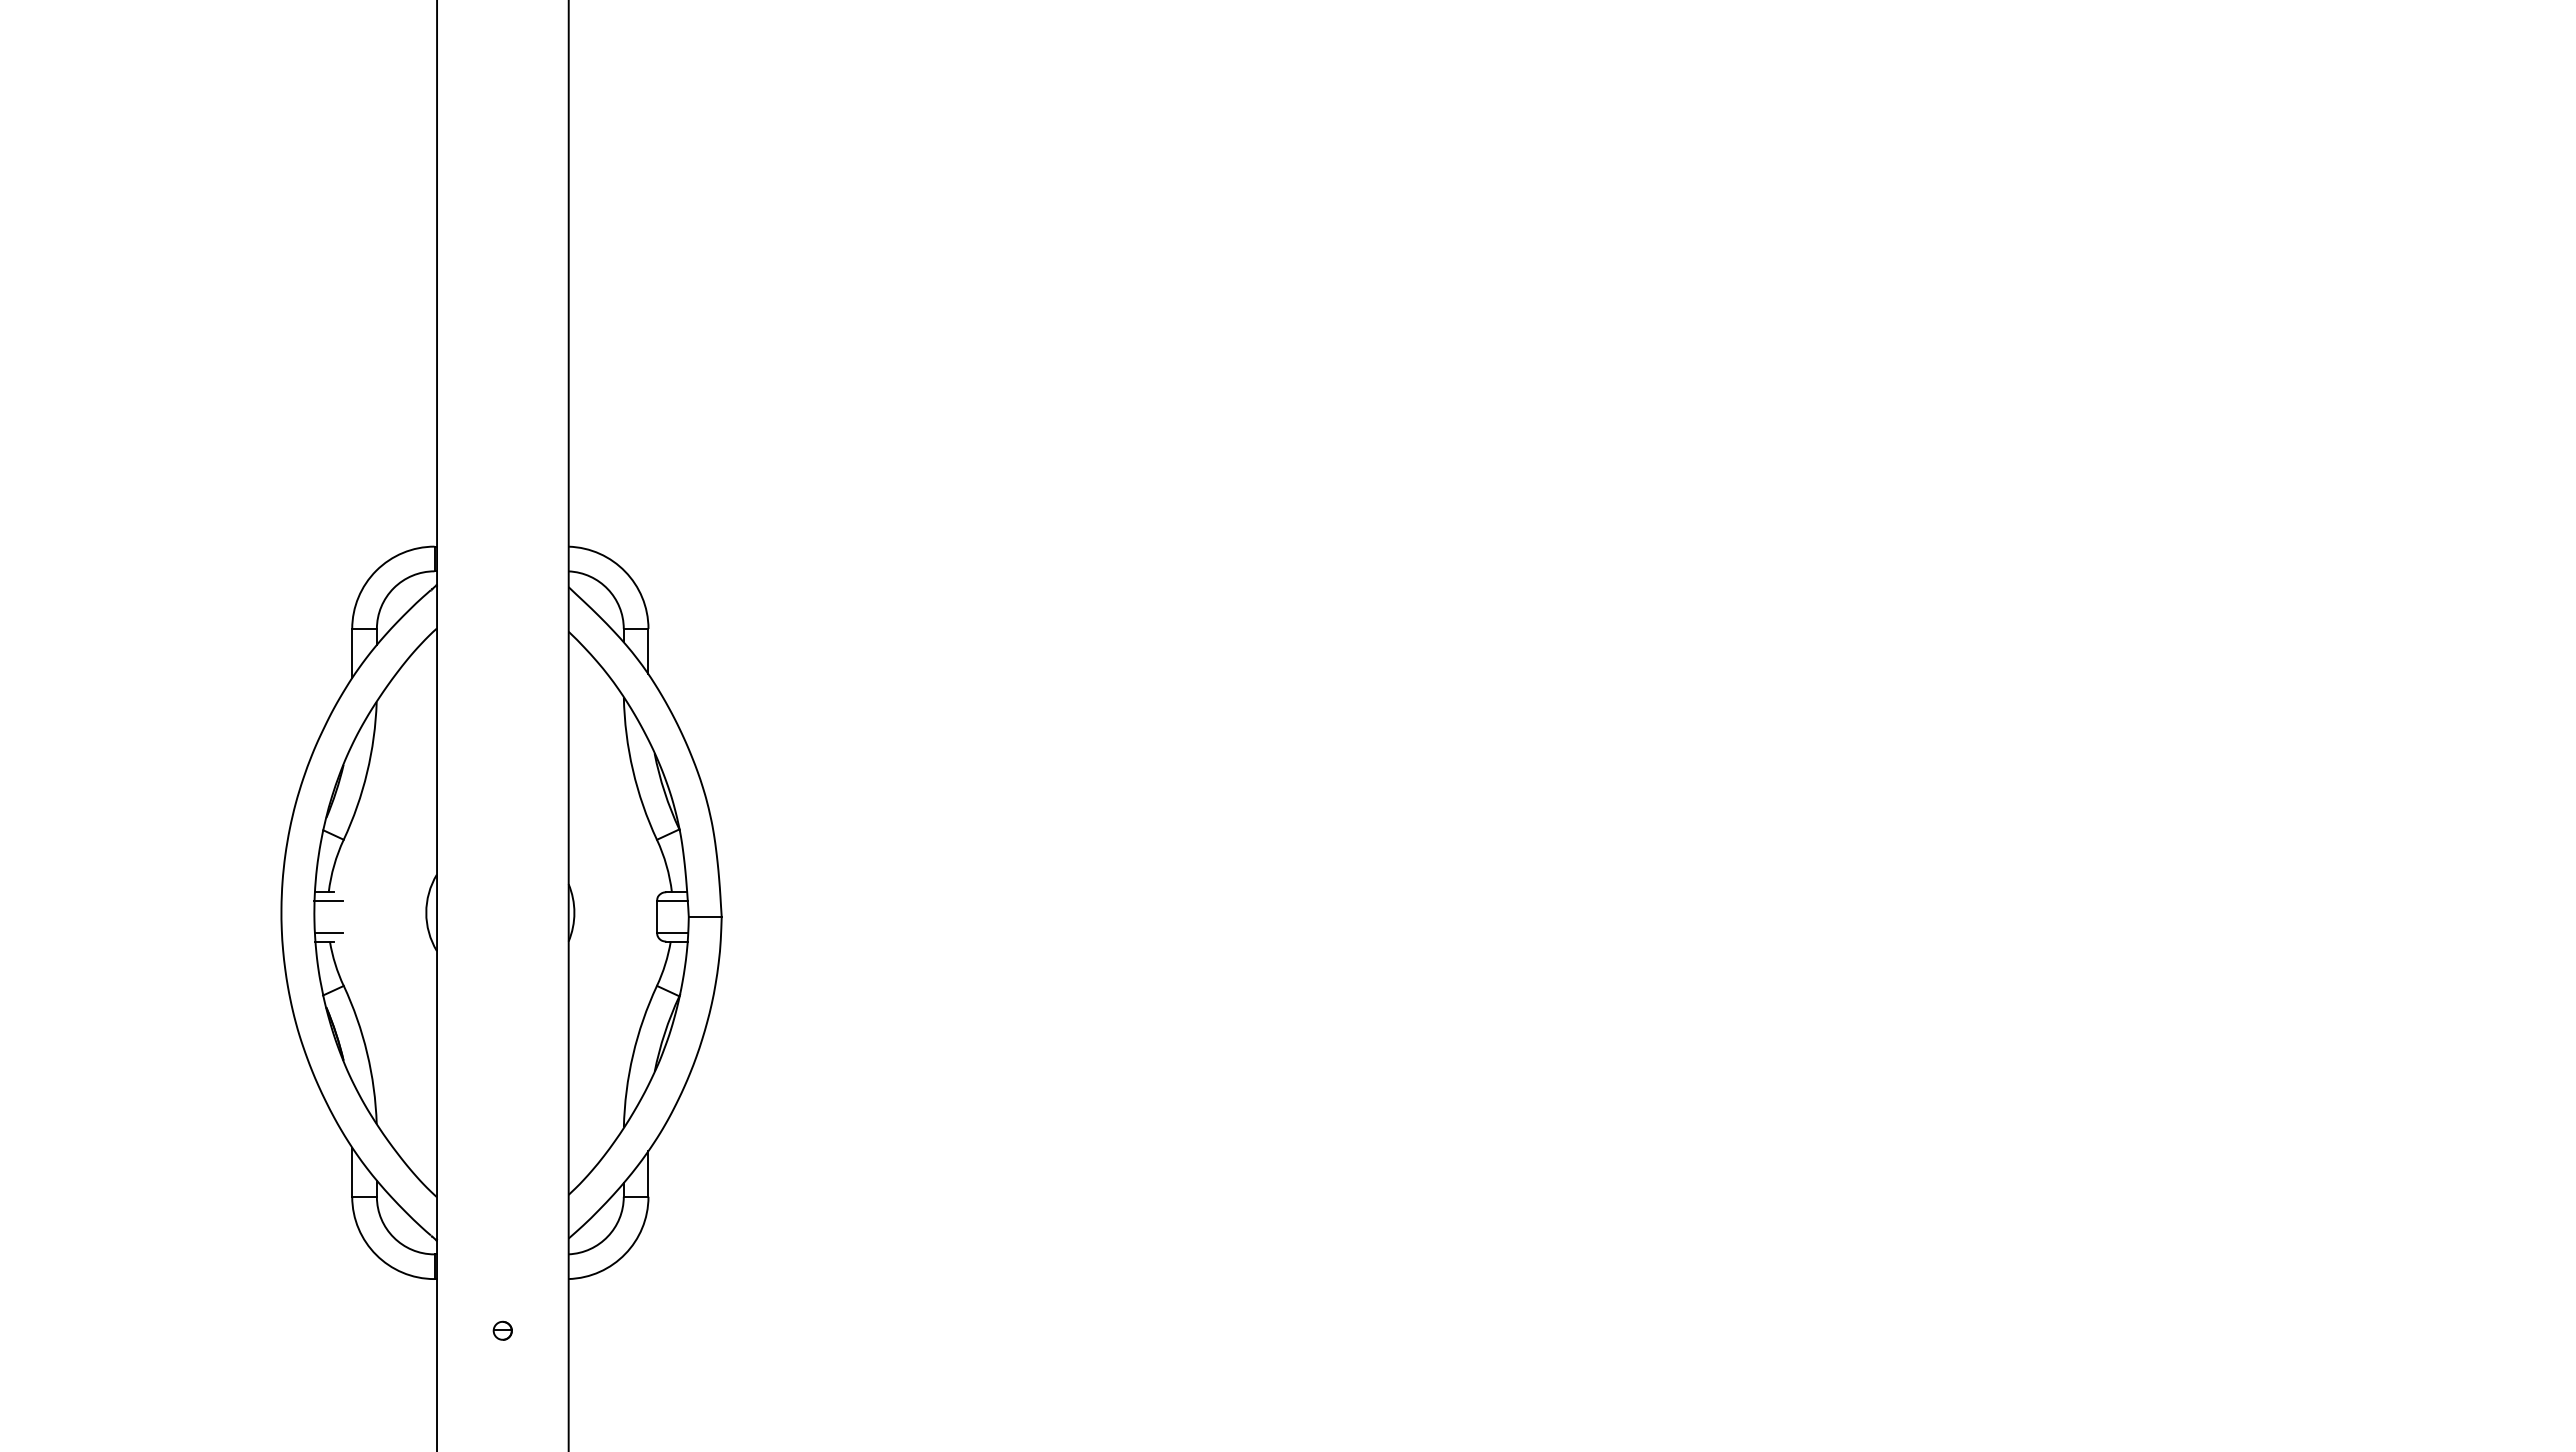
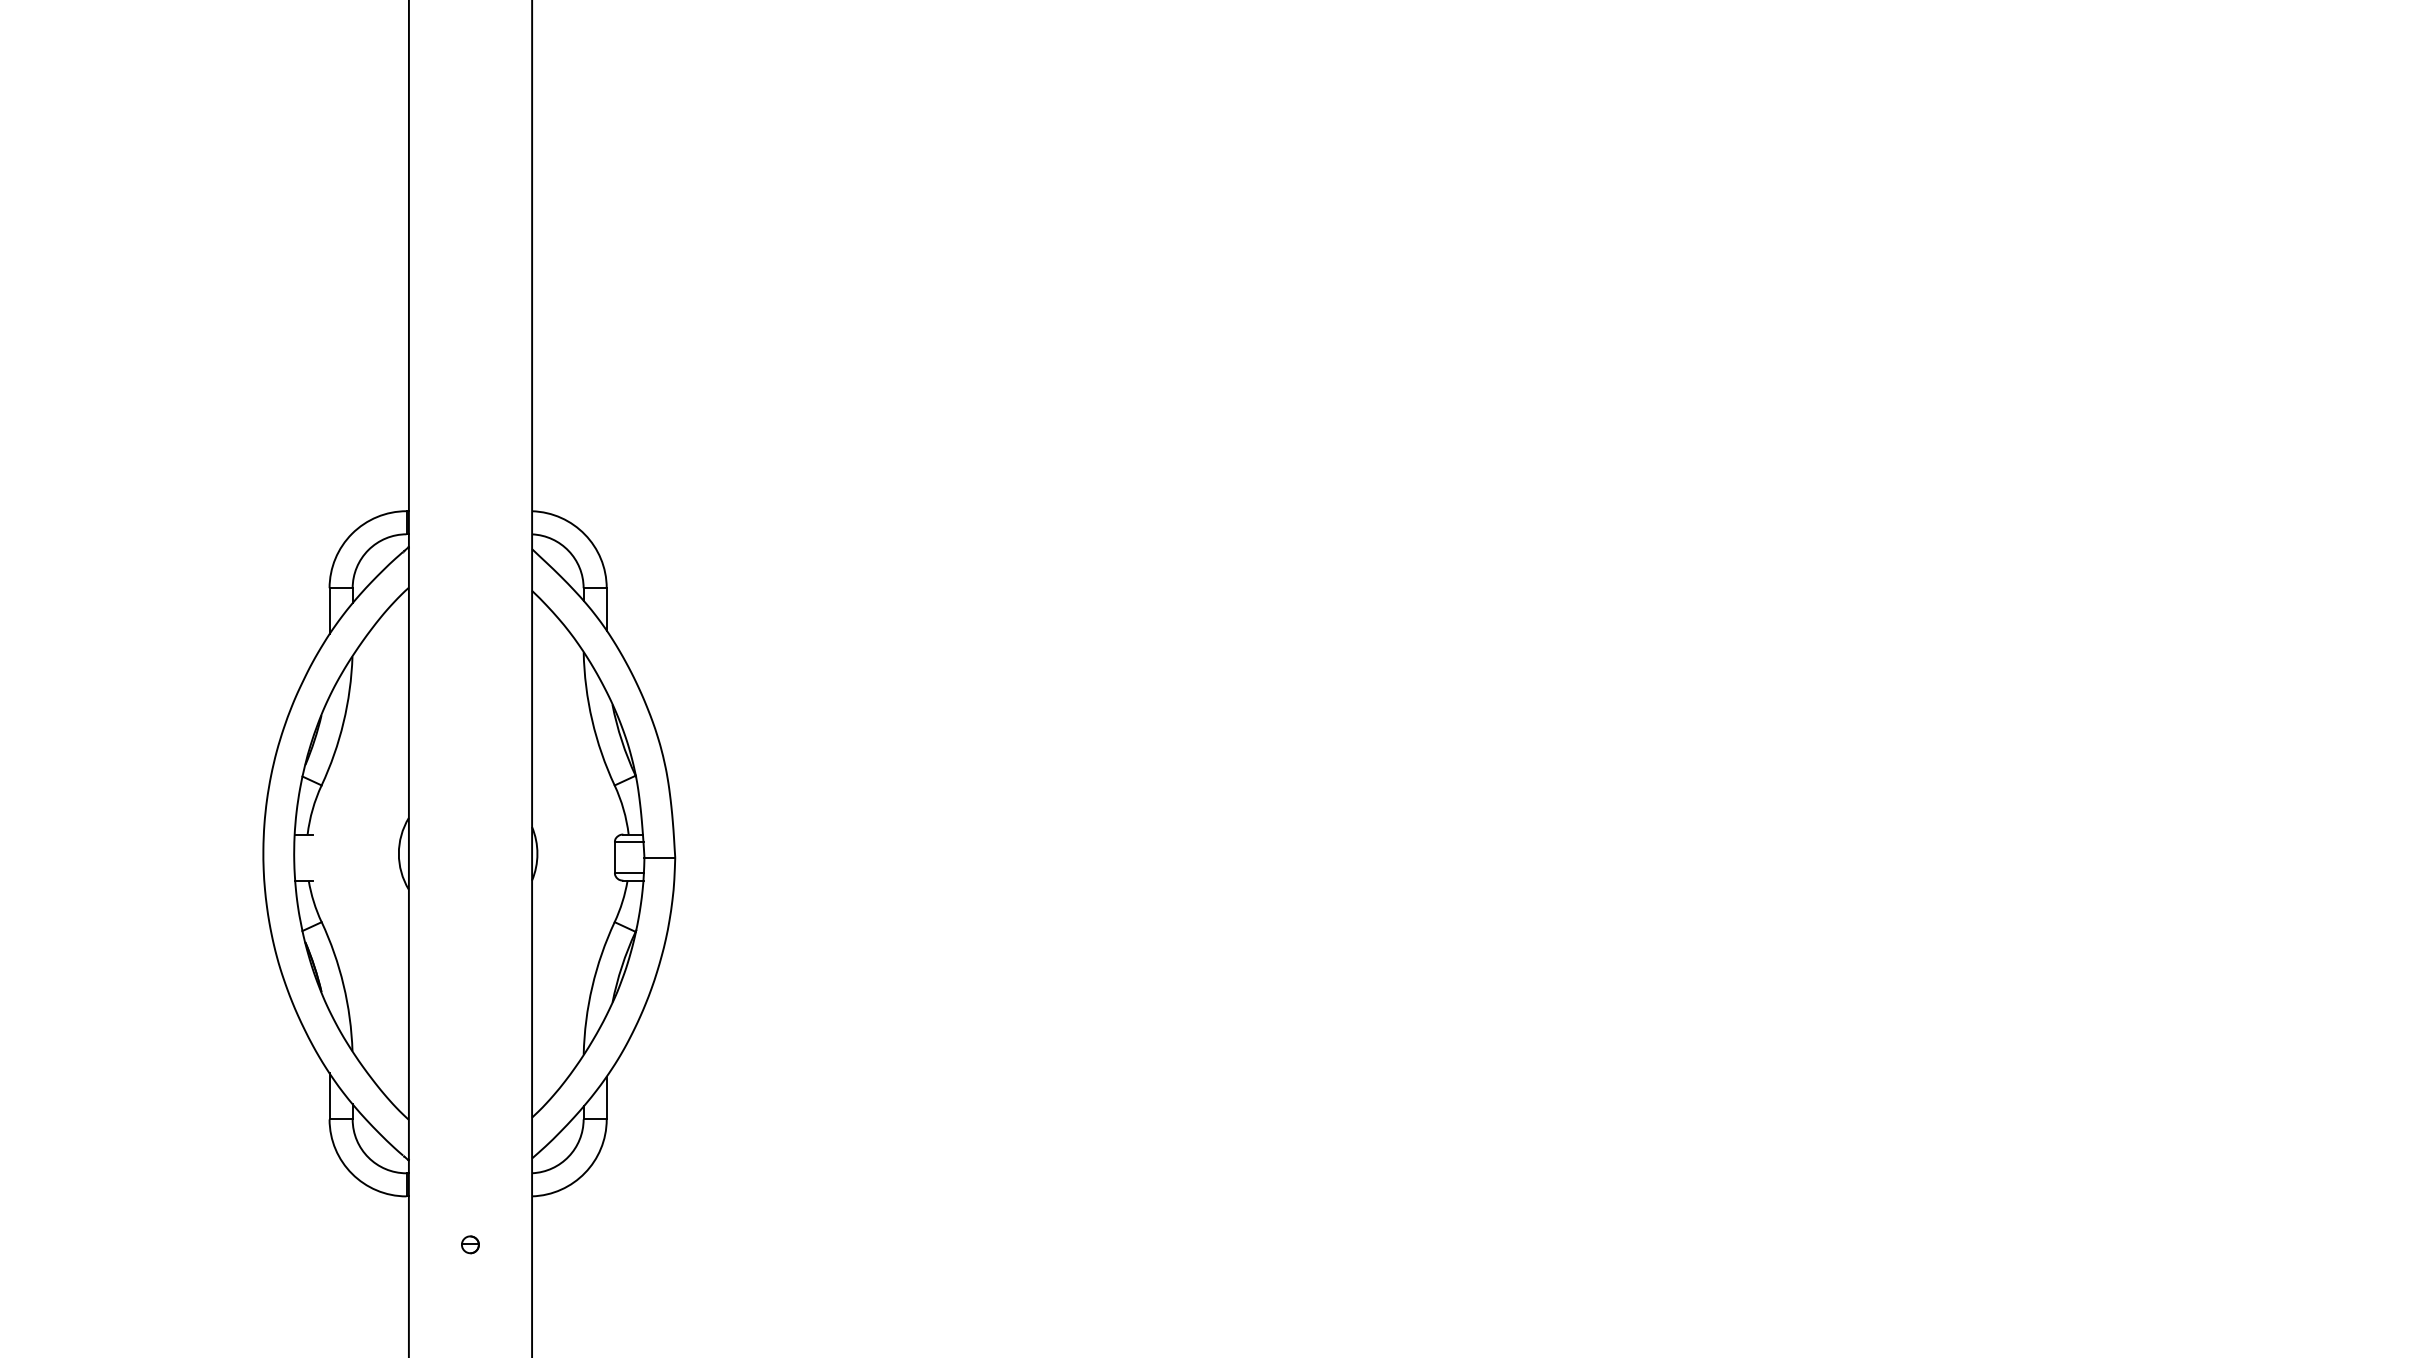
line: (328, 900) -> (307, 842), removed
line: (328, 933) -> (307, 873), removed

